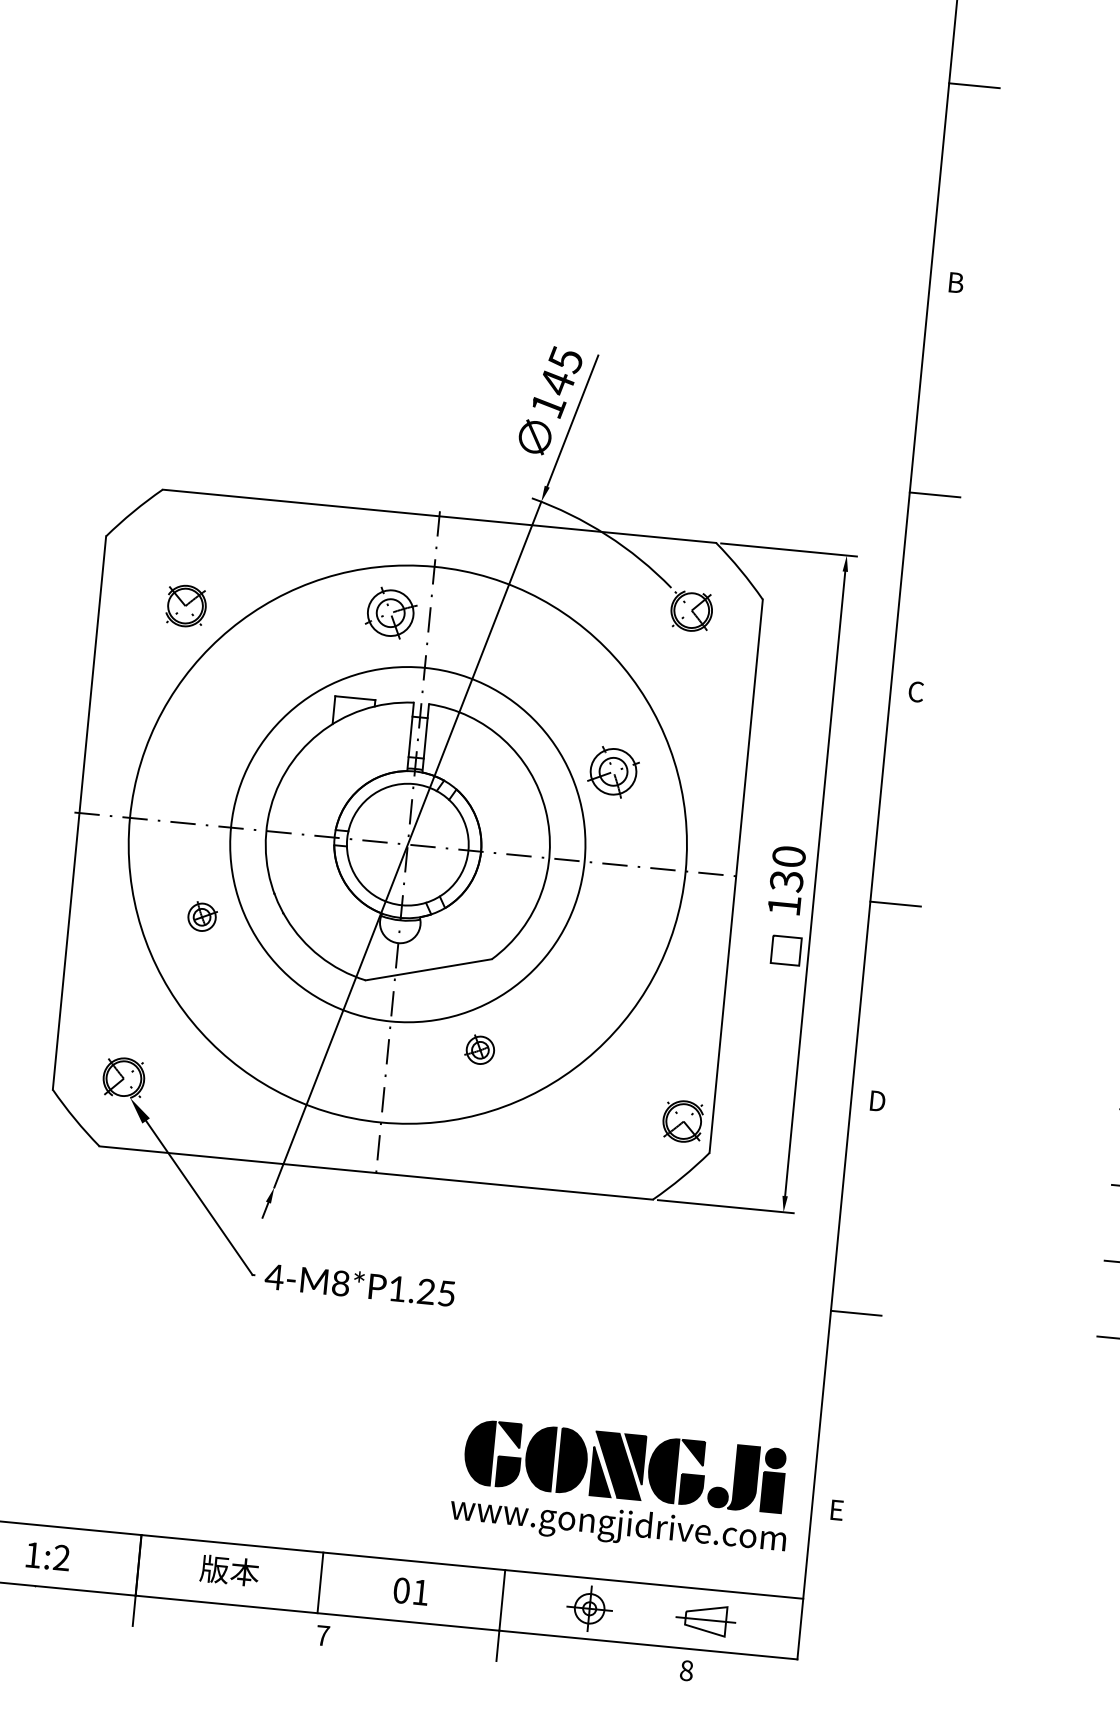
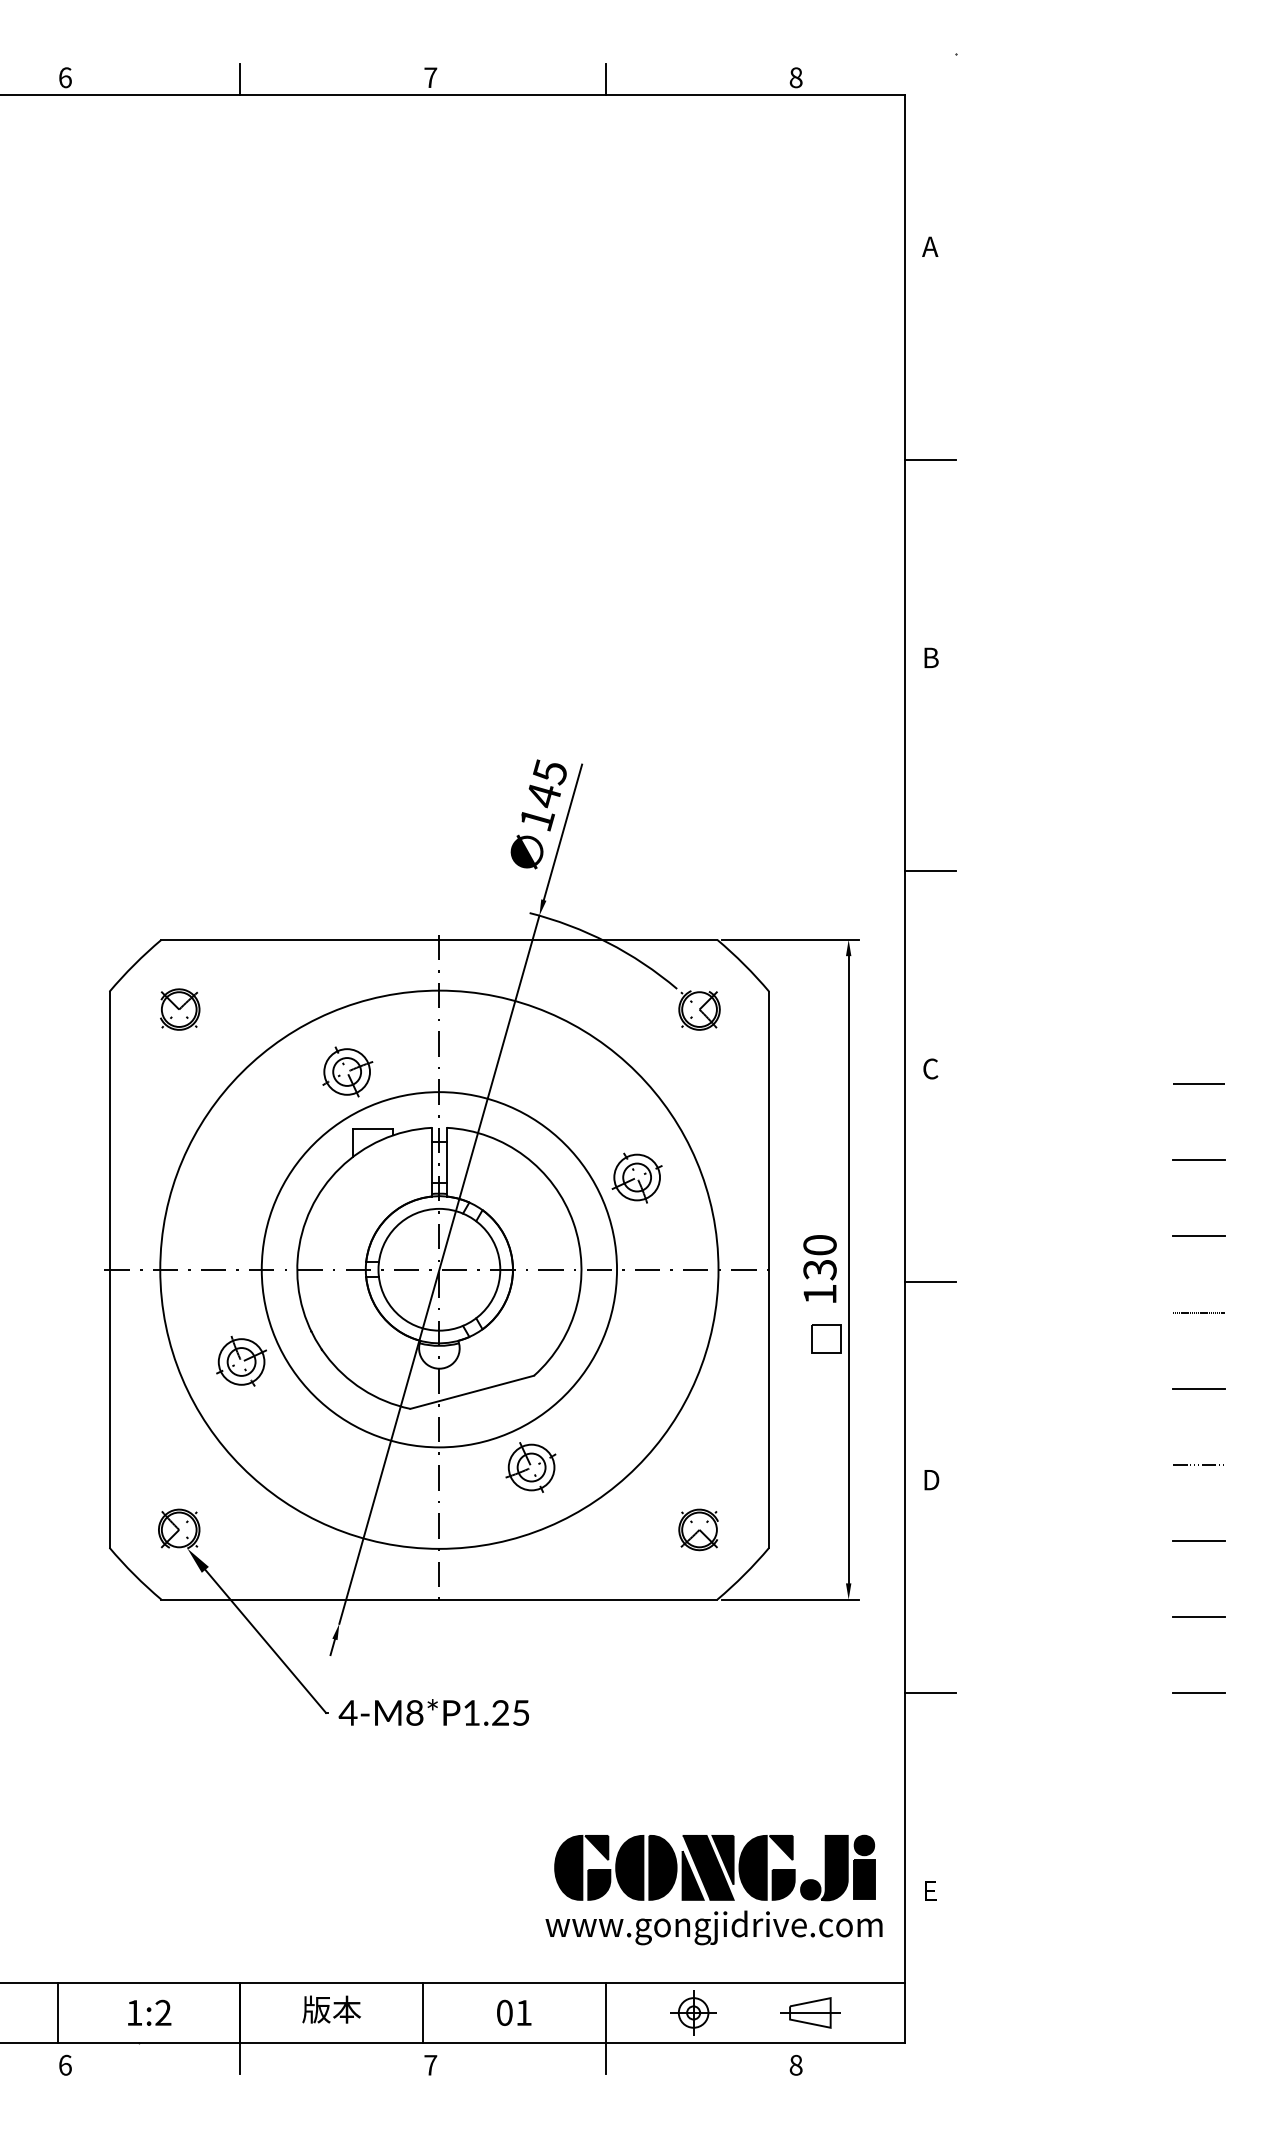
part: (186, 606) -> (180, 1009), moved
part: (391, 612) -> (347, 1071), moved
part: (202, 917) -> (241, 1361), size x1.67
part: (479, 1050) -> (530, 1467), size x1.67
part: (682, 1121) -> (698, 1529), moved

